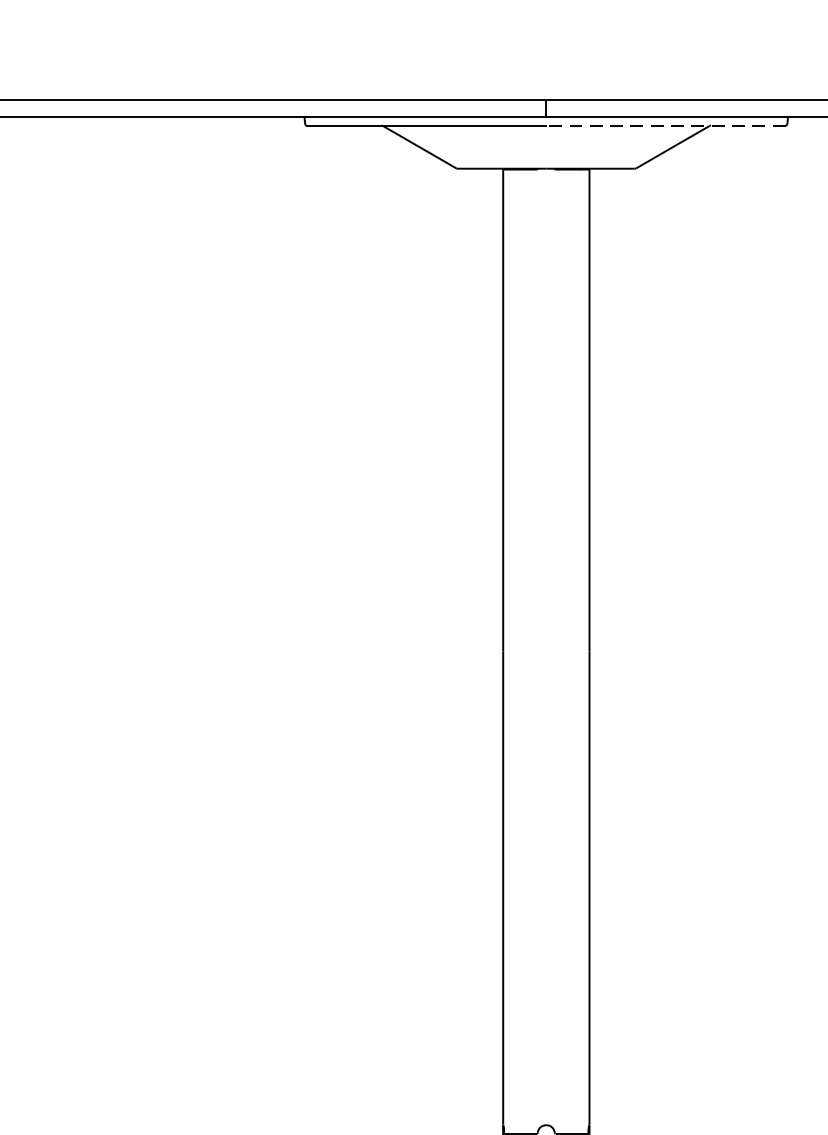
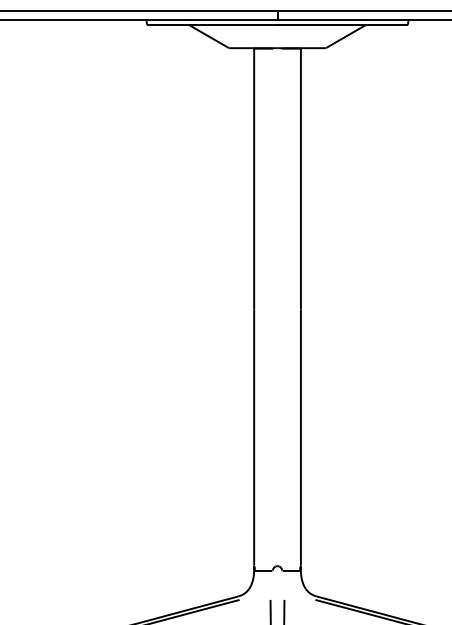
line: (666, 124) -> (342, 24), dashed -> solid

